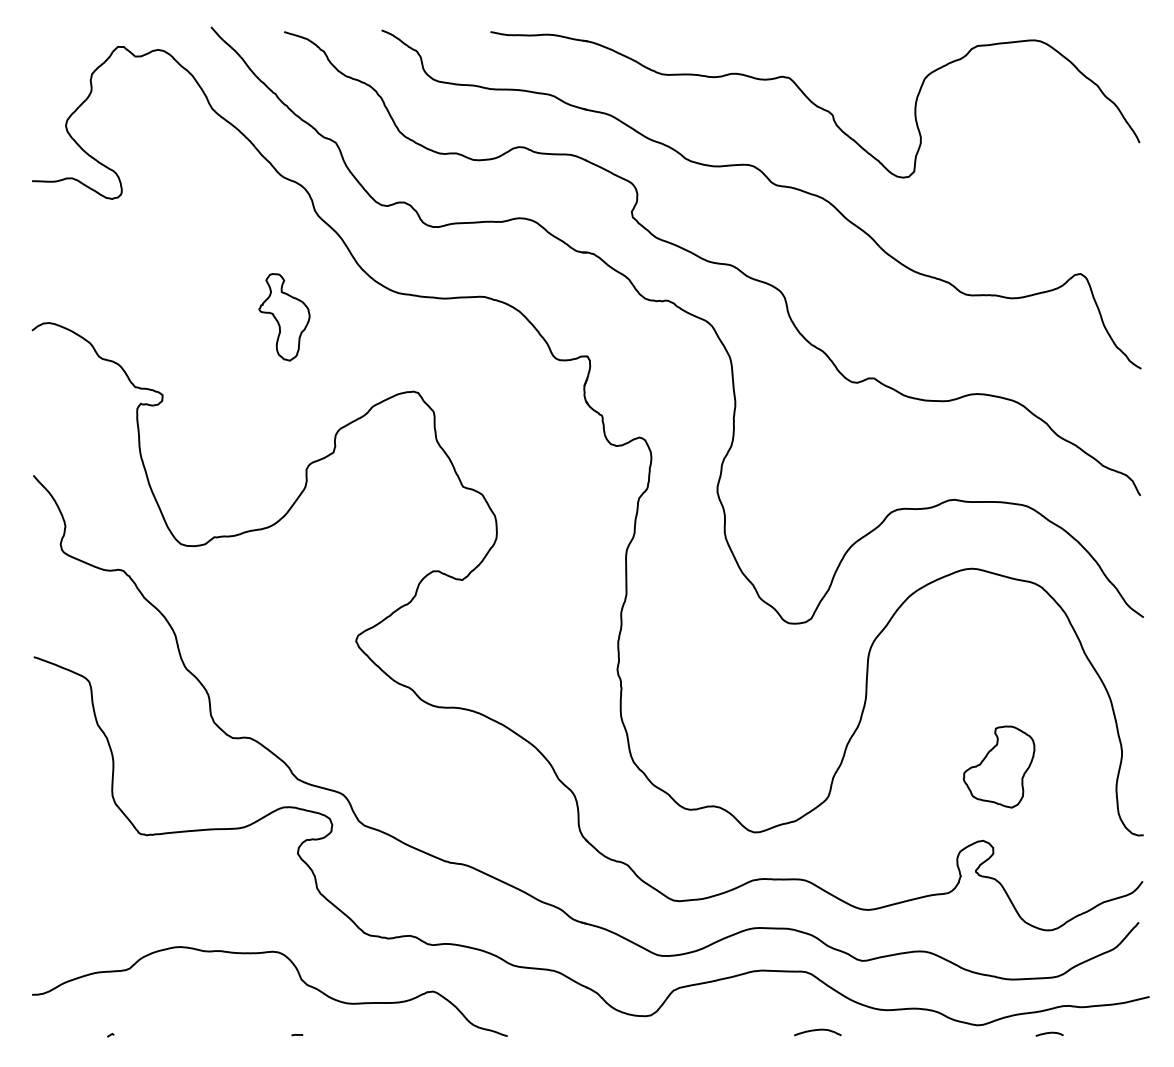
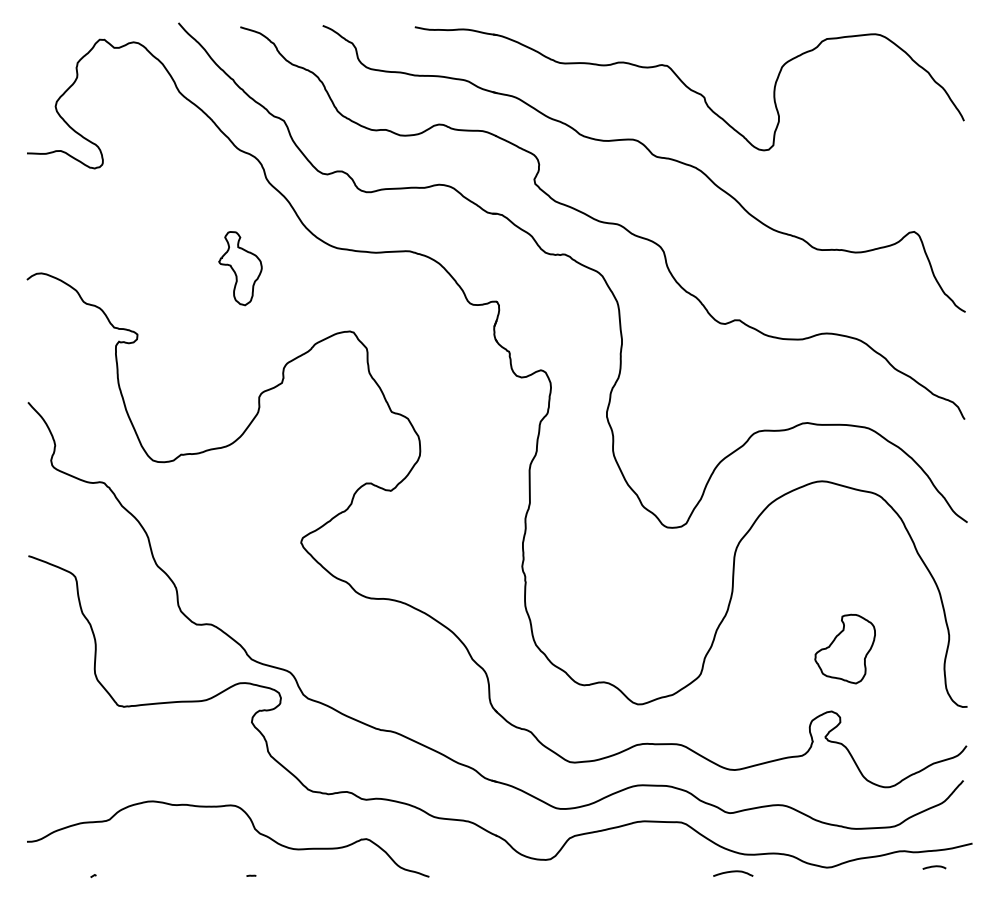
curve: (817, 1030) -> (732, 872), moved
curve: (1049, 1033) -> (934, 866), moved

